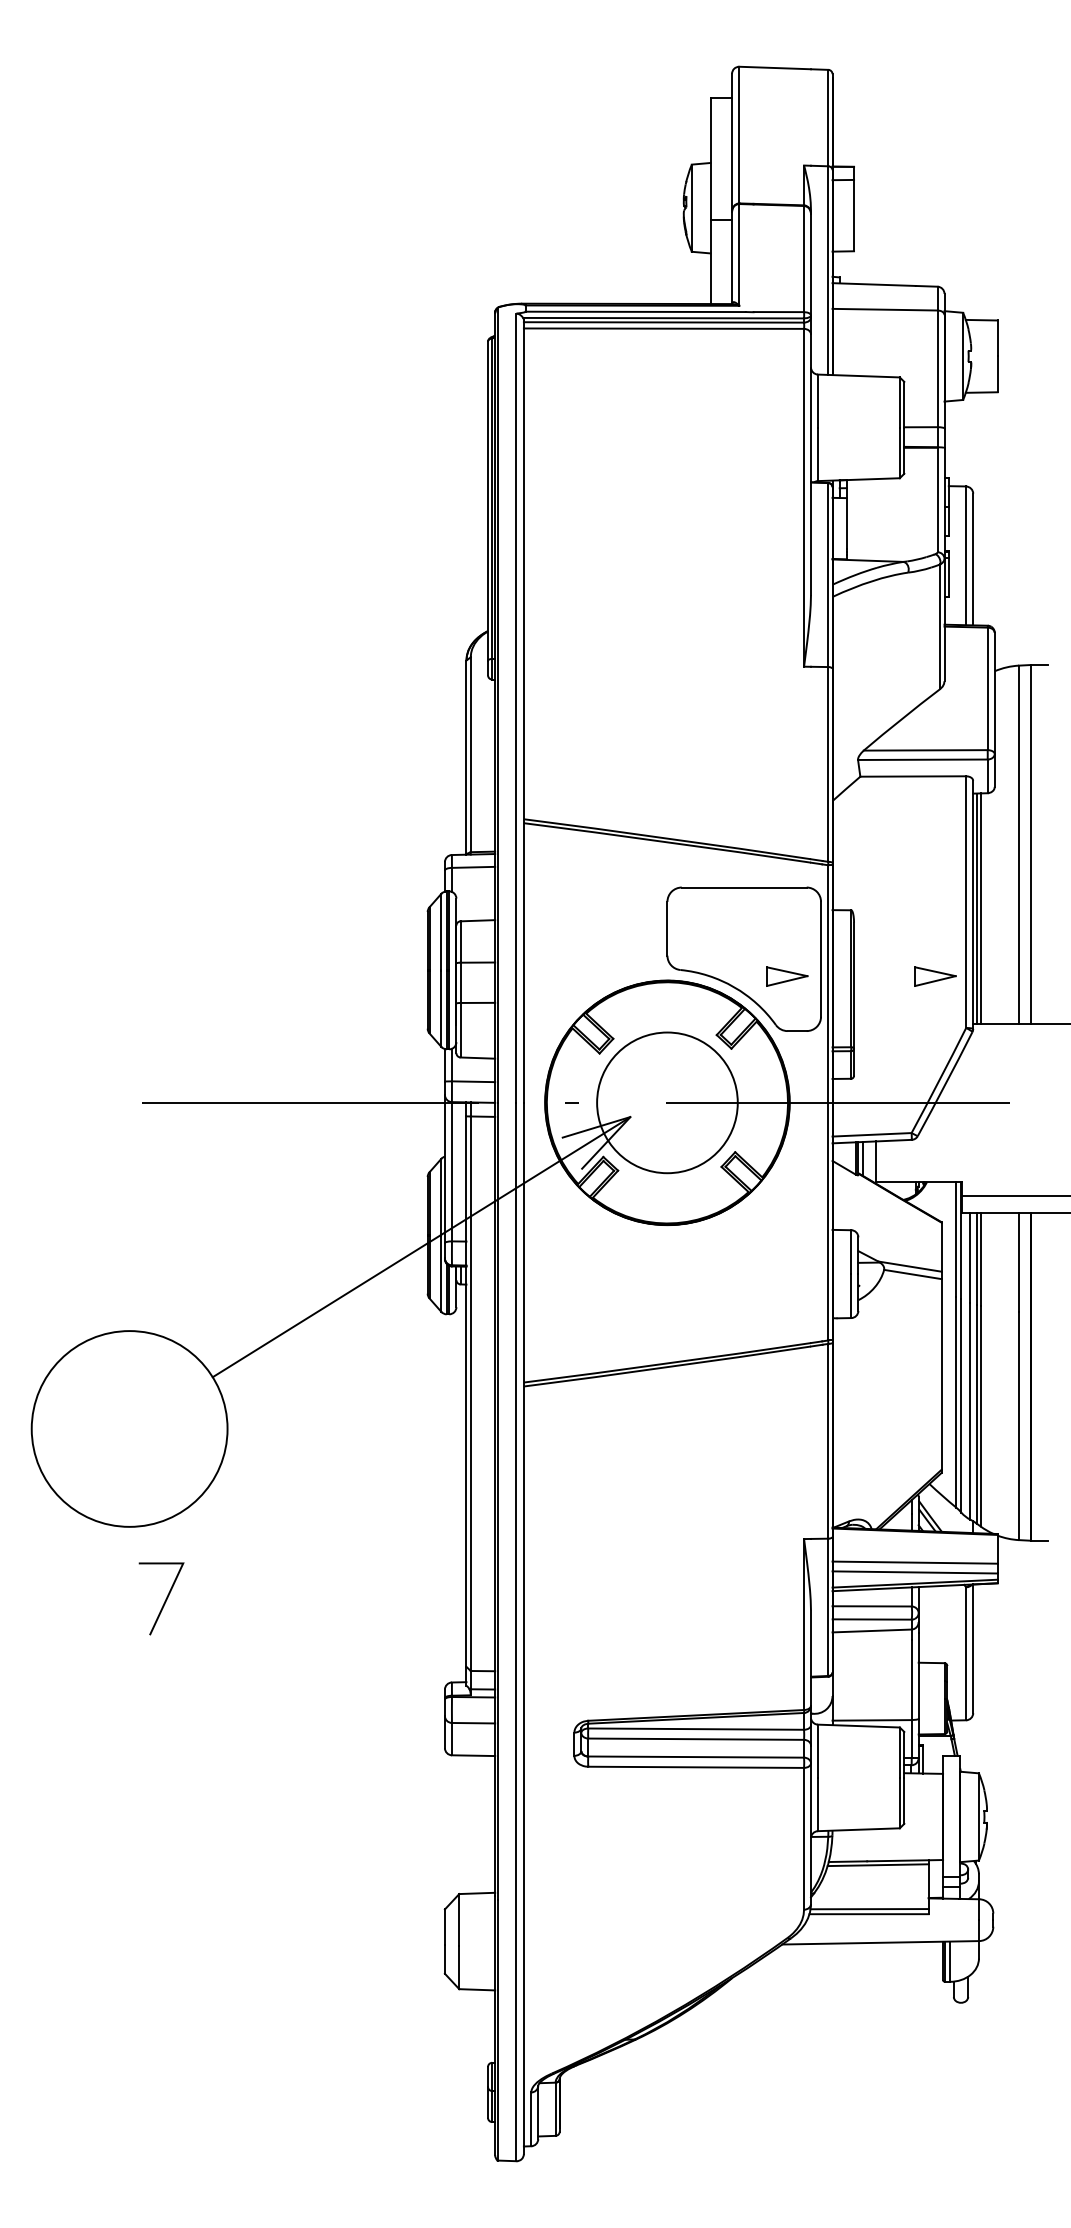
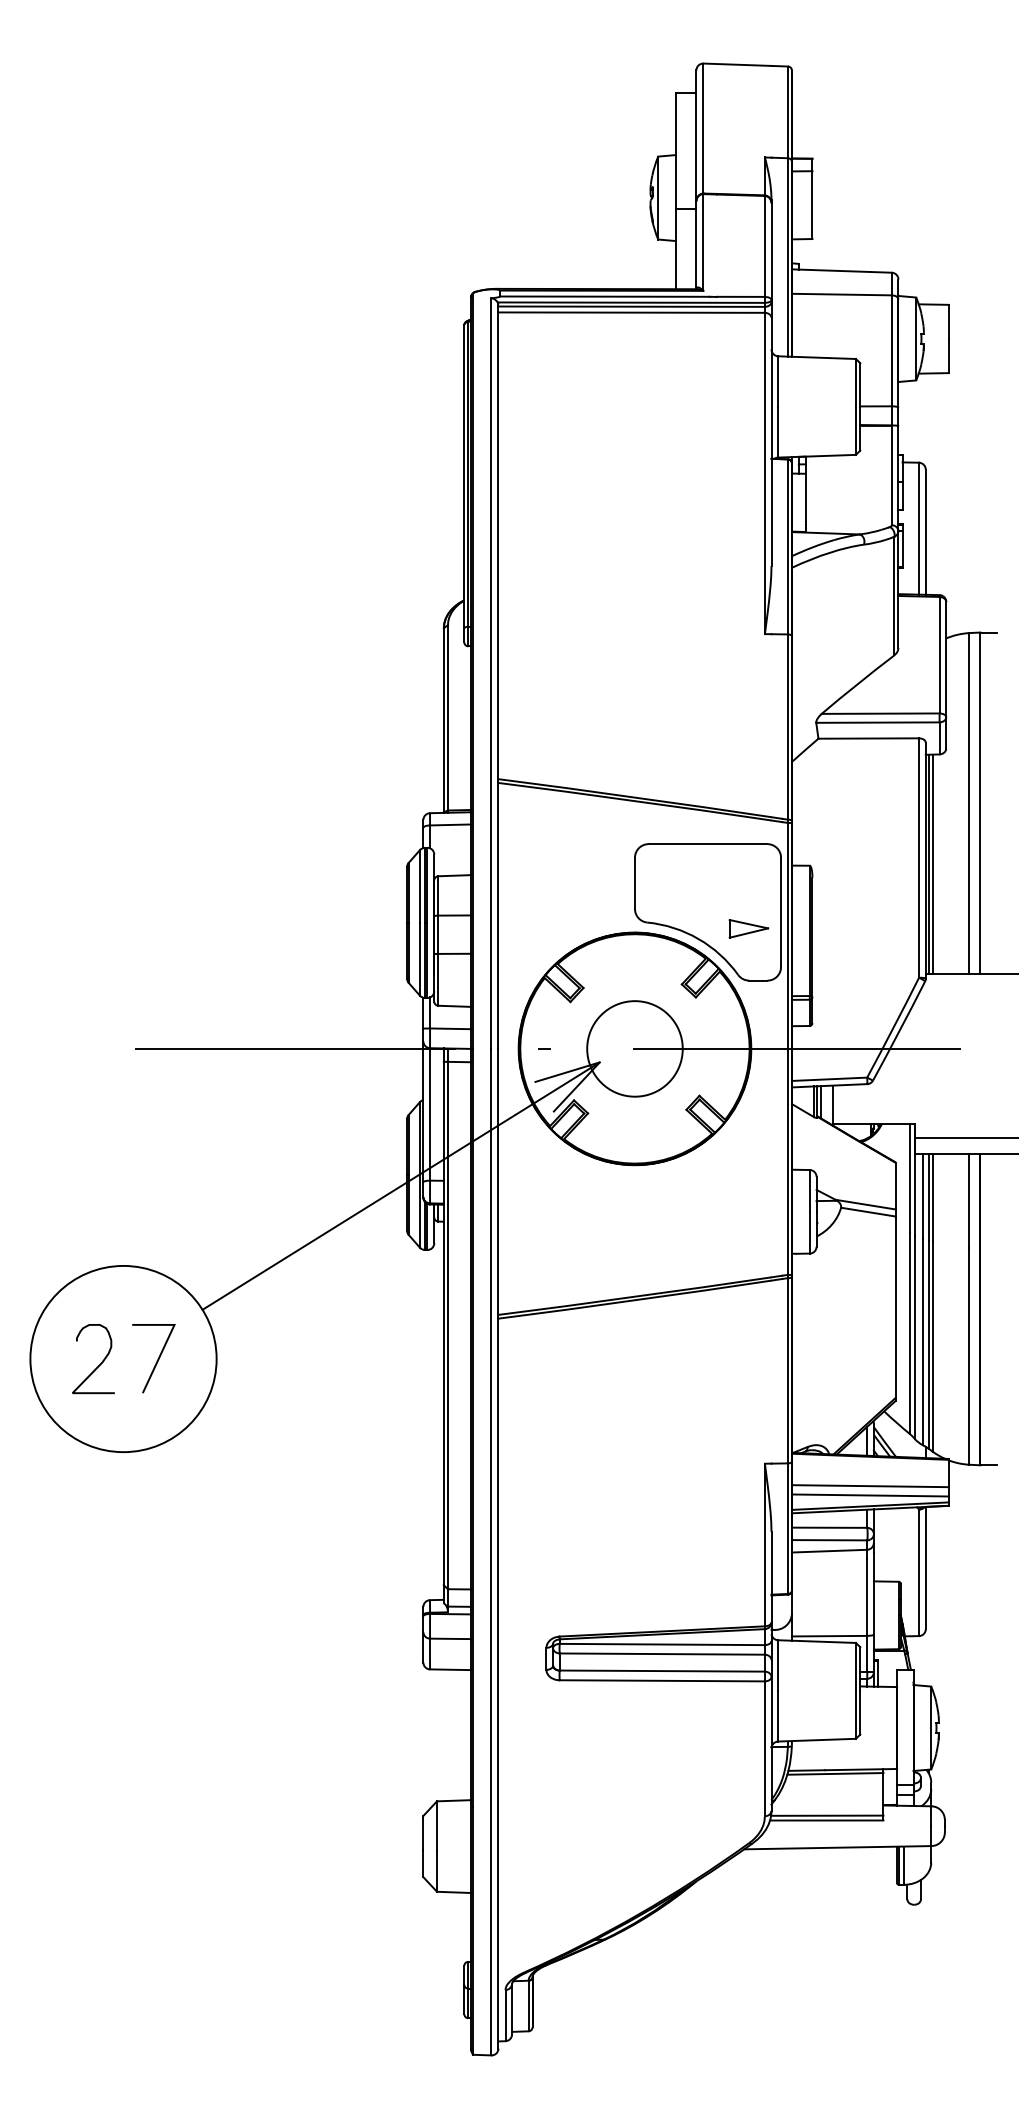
part: (935, 976) -> (889, 928), removed
circle: (666, 1102) -> (634, 1048), size x0.71
curve: (104, 1434) -> (99, 1364), added
line: (165, 1598) -> (157, 1358), moved

